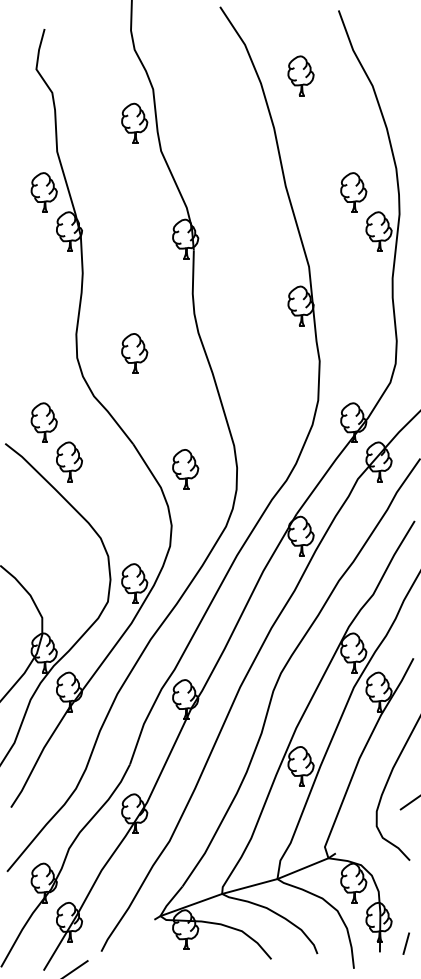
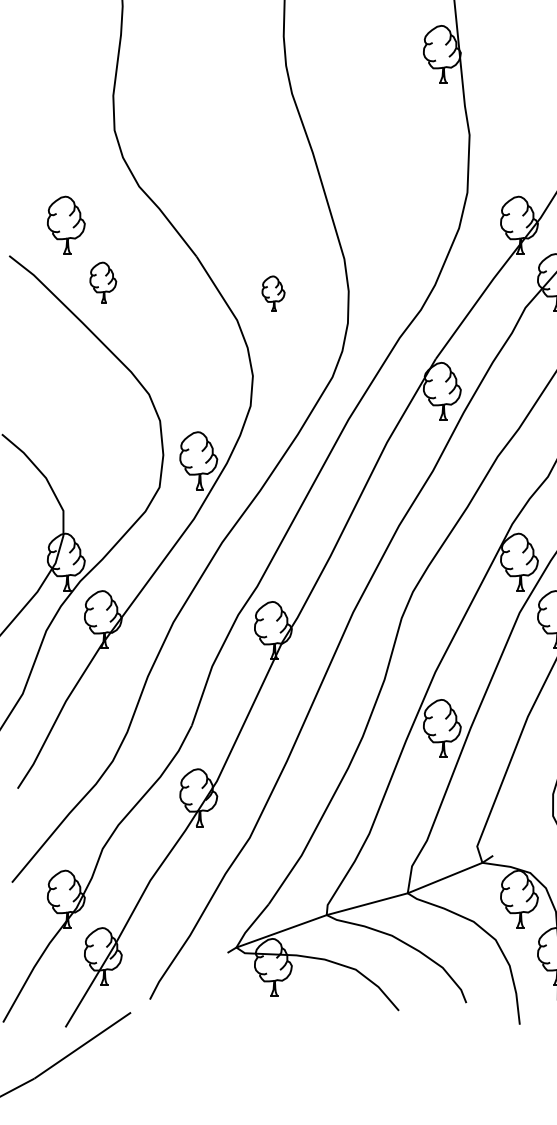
part: (134, 353) -> (198, 123), removed
part: (69, 461) -> (103, 281), size x0.7
part: (185, 469) -> (273, 293), size x0.6

